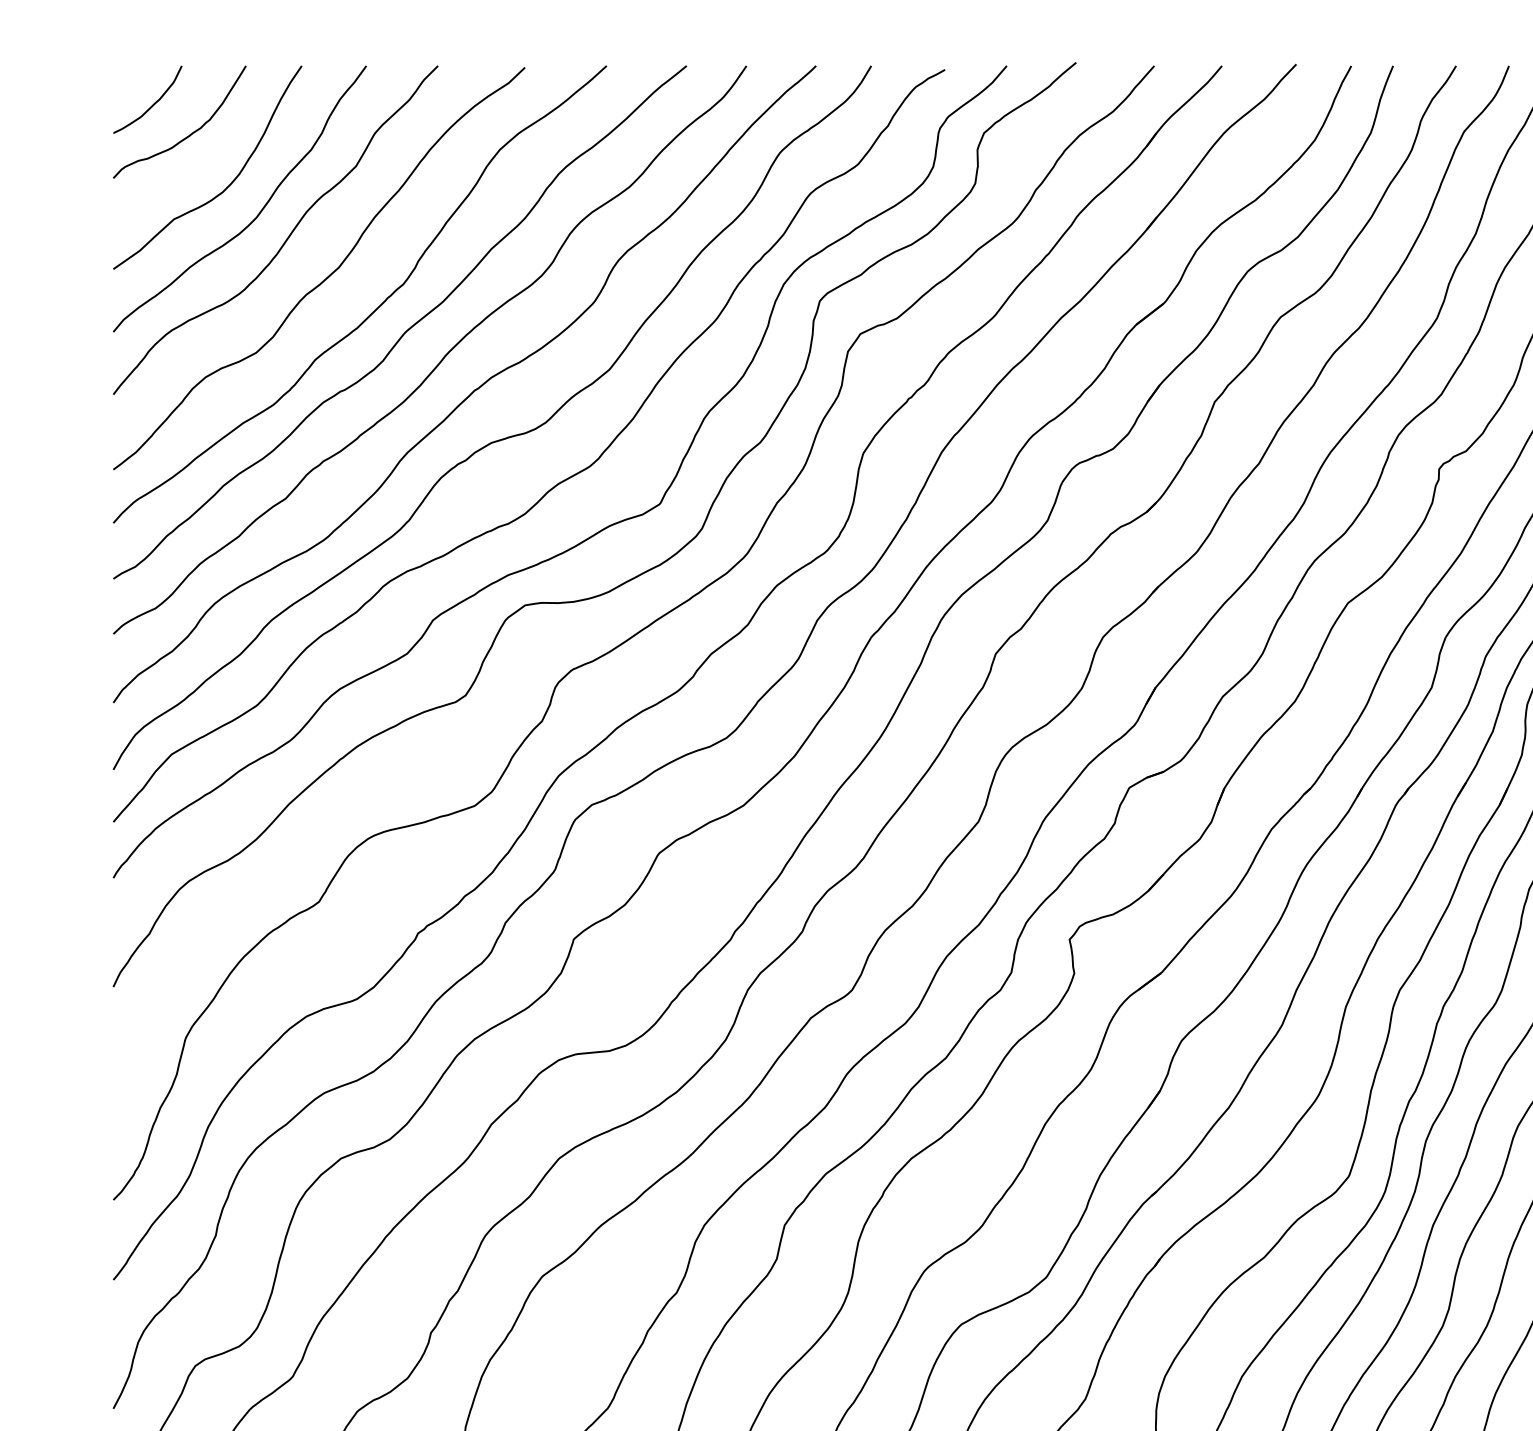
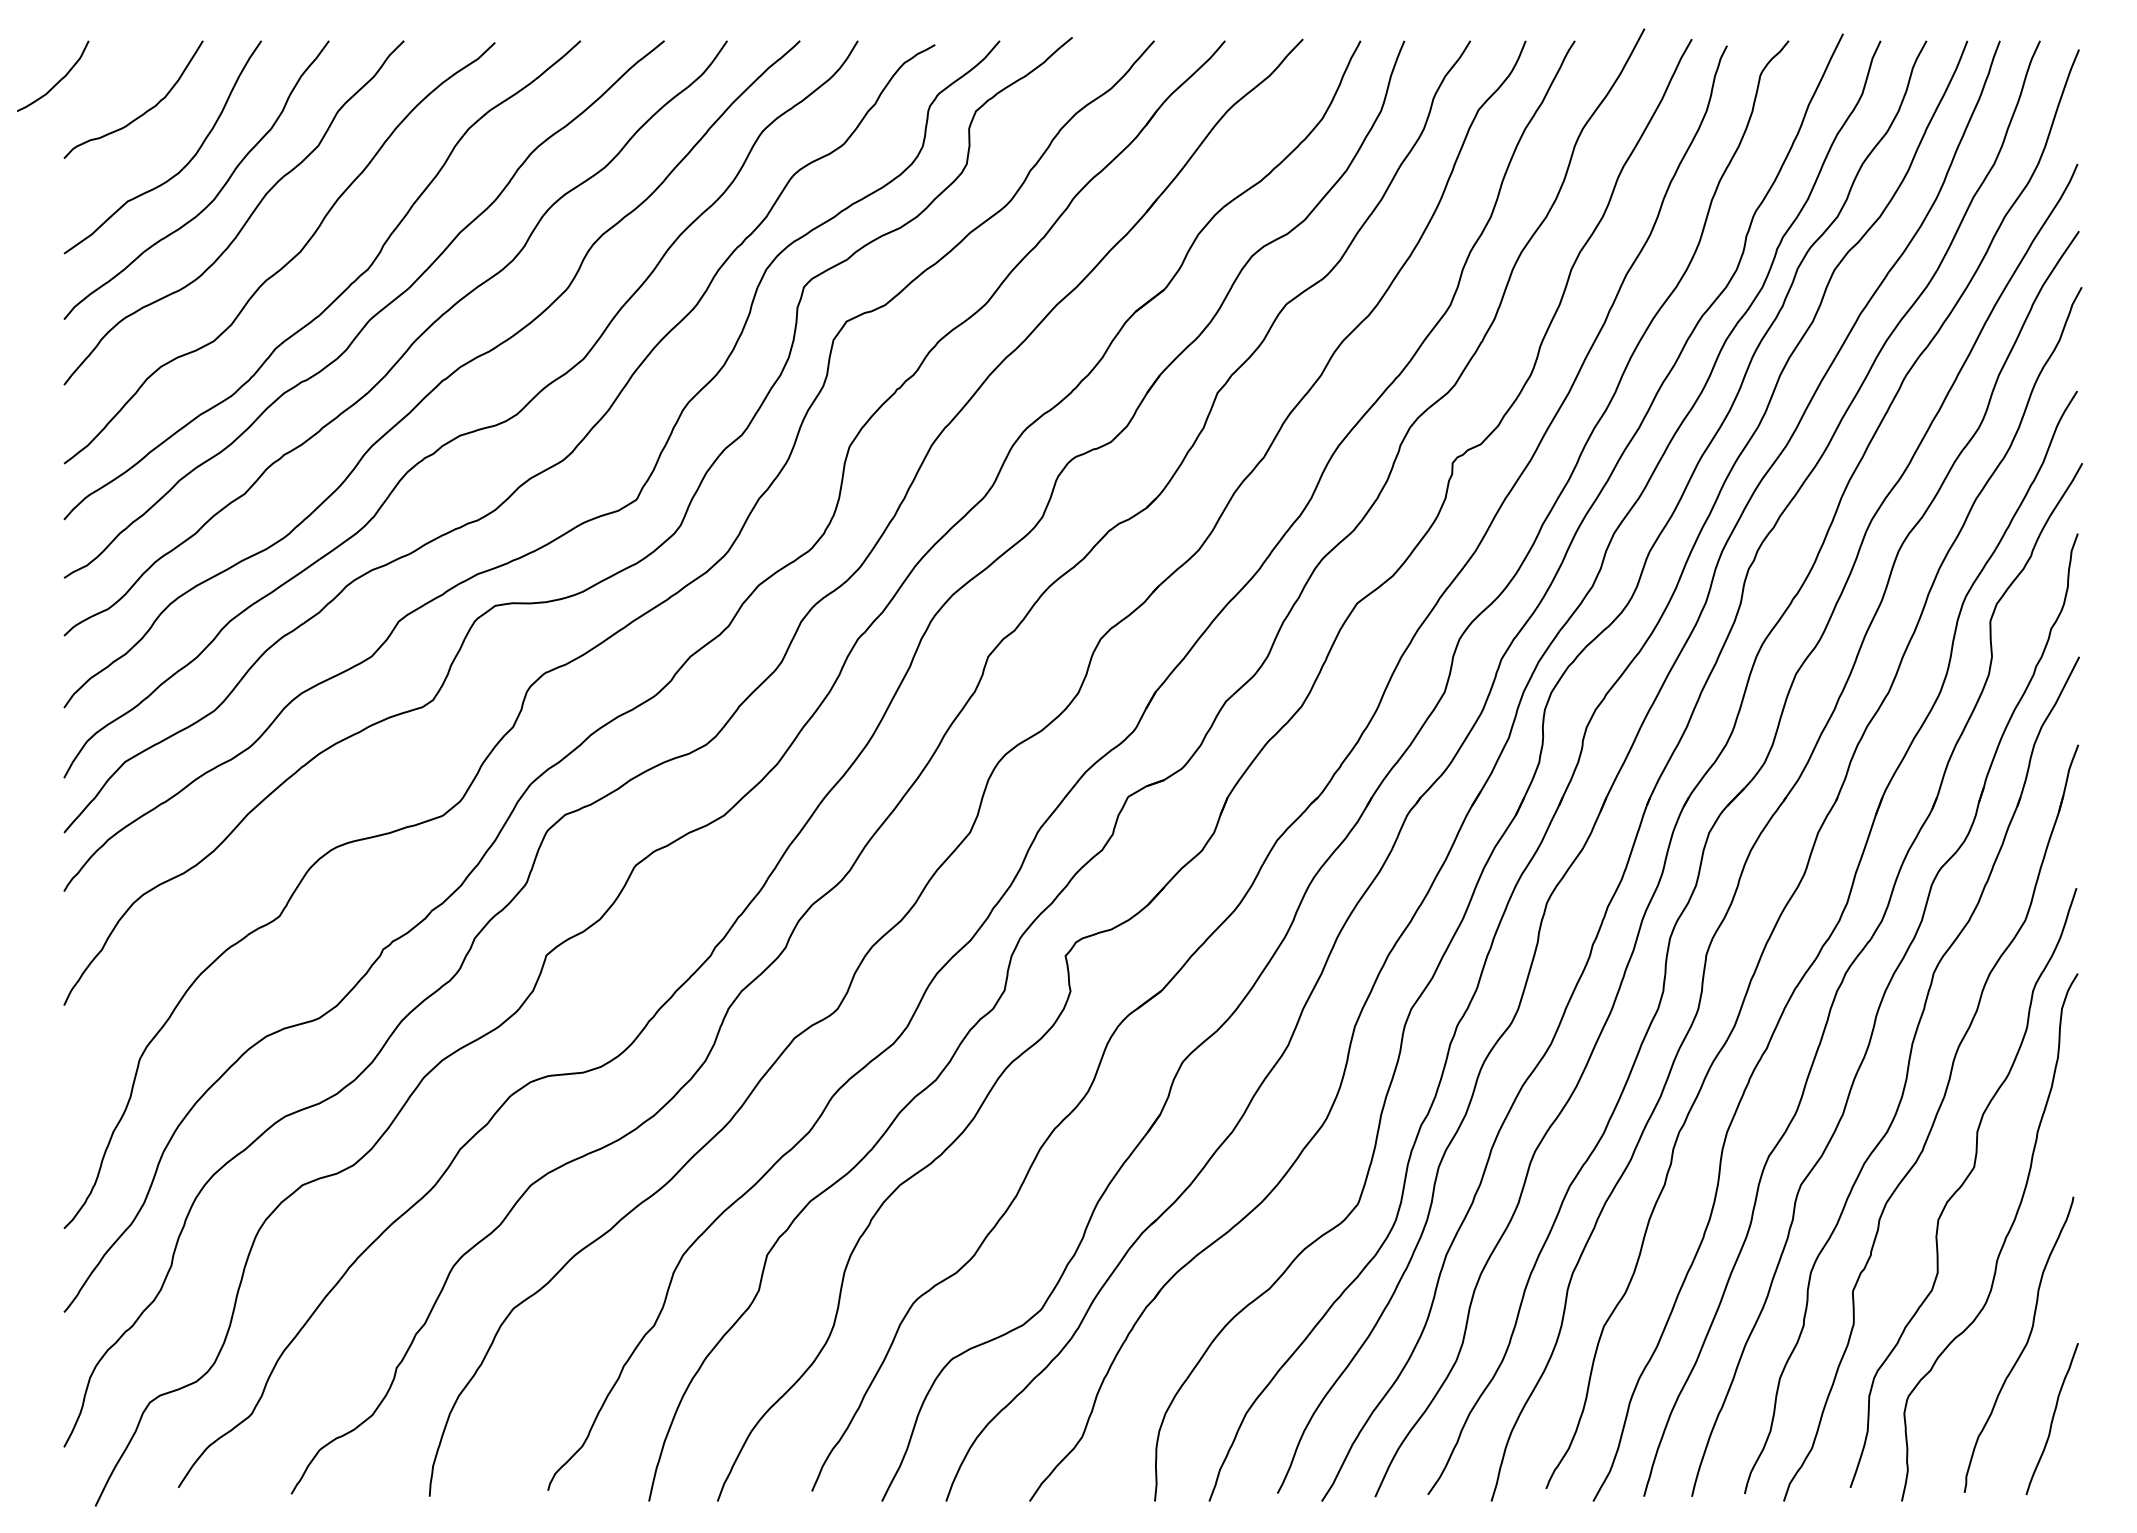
curve: (152, 103) -> (58, 80), moved

